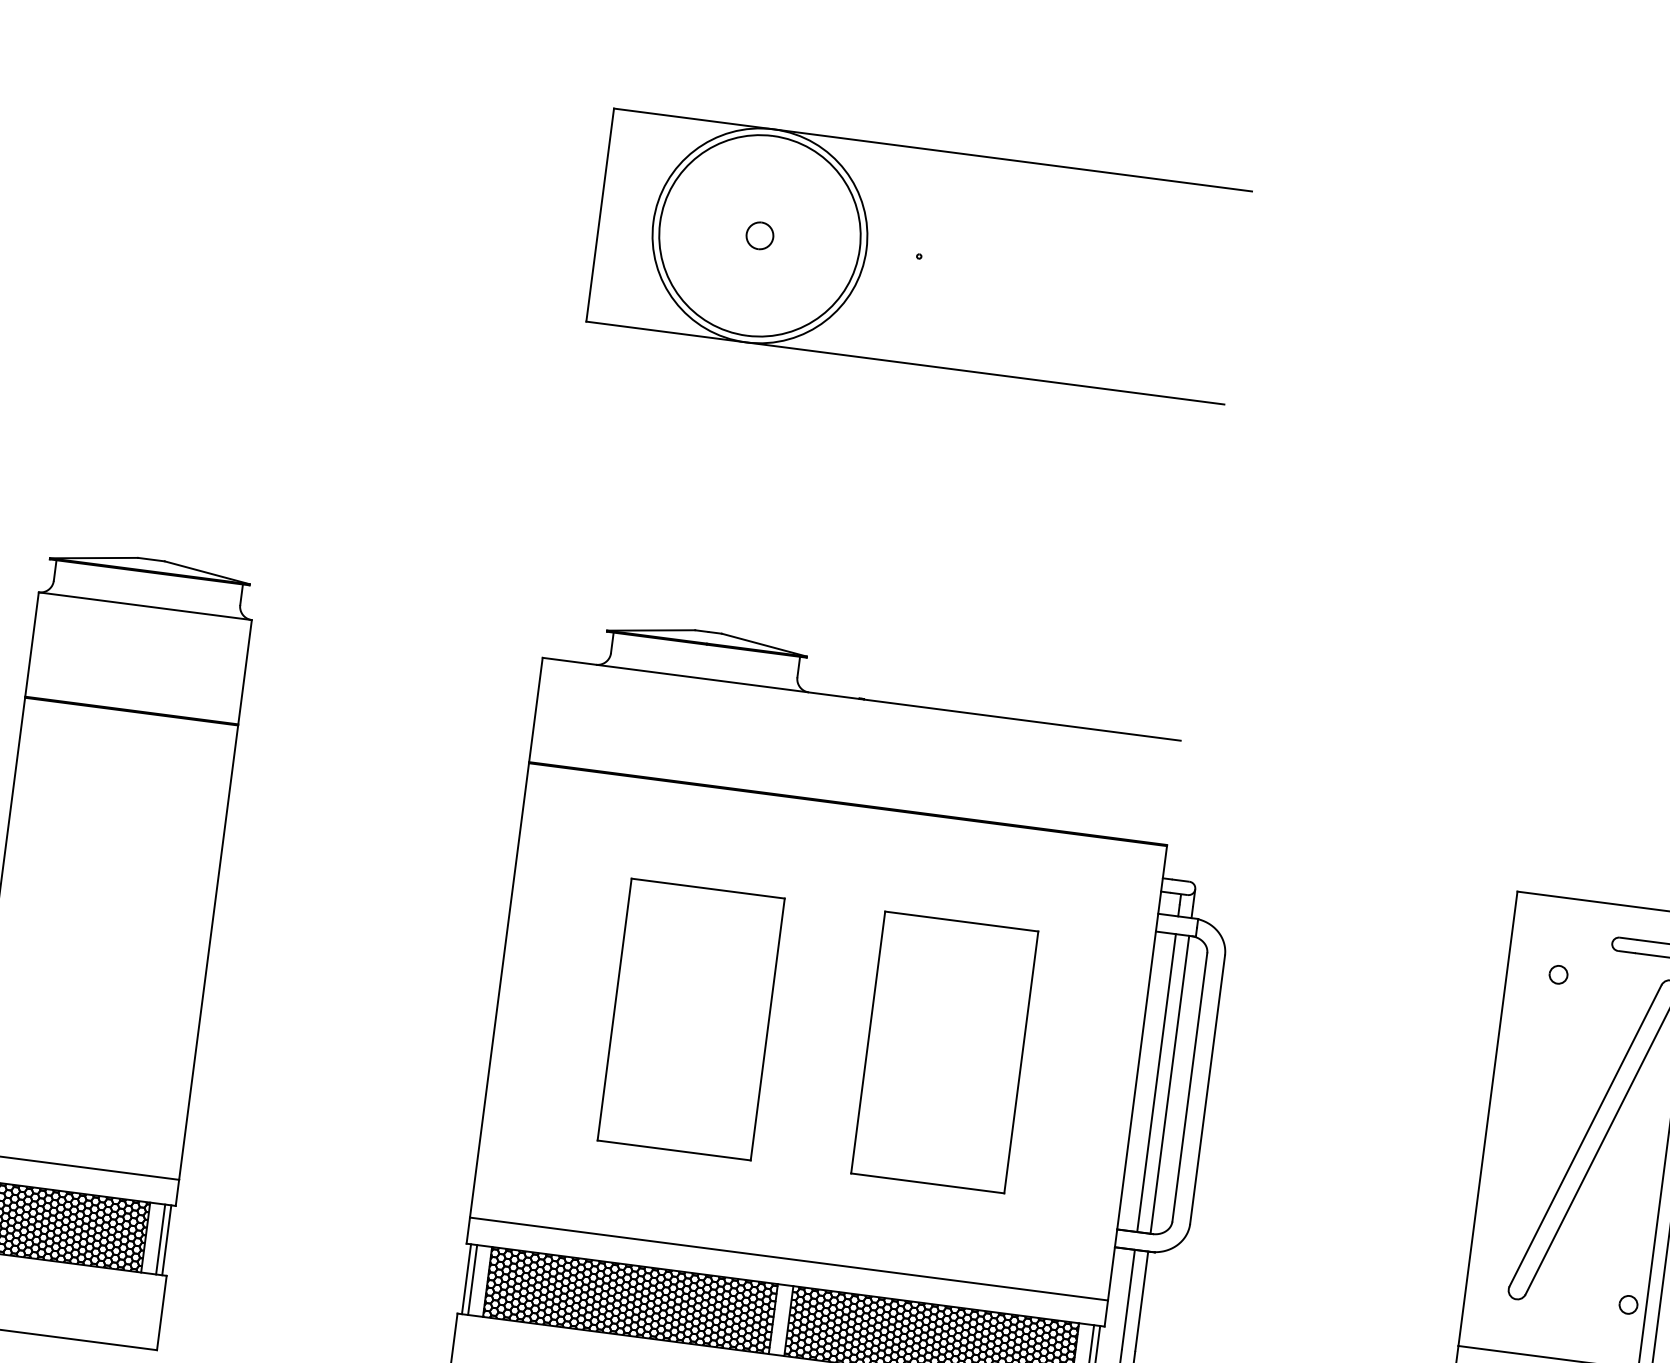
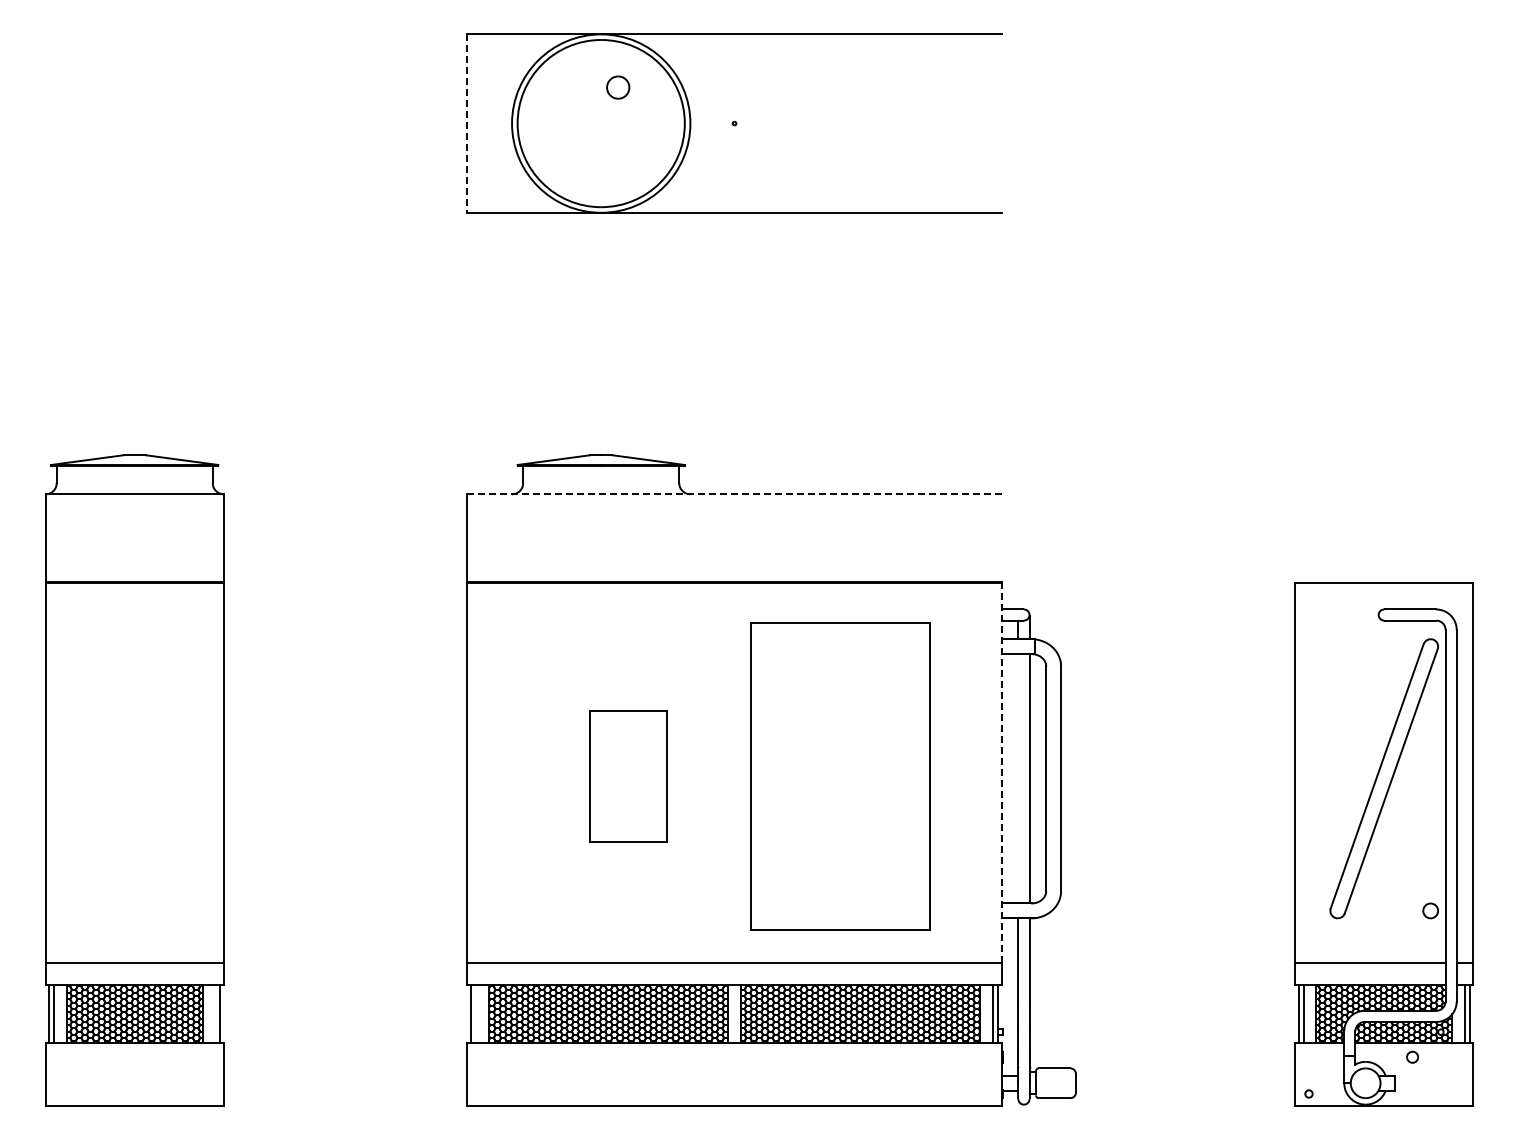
line: (600, 216) -> (467, 124), solid -> dashed
part: (760, 235) -> (618, 87), moved
line: (862, 699) -> (735, 494), solid -> dashed
part: (1558, 974) -> (1337, 646), removed
part: (691, 1019) -> (628, 776), size x0.6
part: (944, 1052) -> (840, 776), size x1.4
line: (1137, 1072) -> (1001, 772), solid -> dashed
line: (1156, 1082) -> (1018, 778), removed
line: (161, 1238) -> (215, 1013), removed
line: (472, 1279) -> (476, 1013), removed

